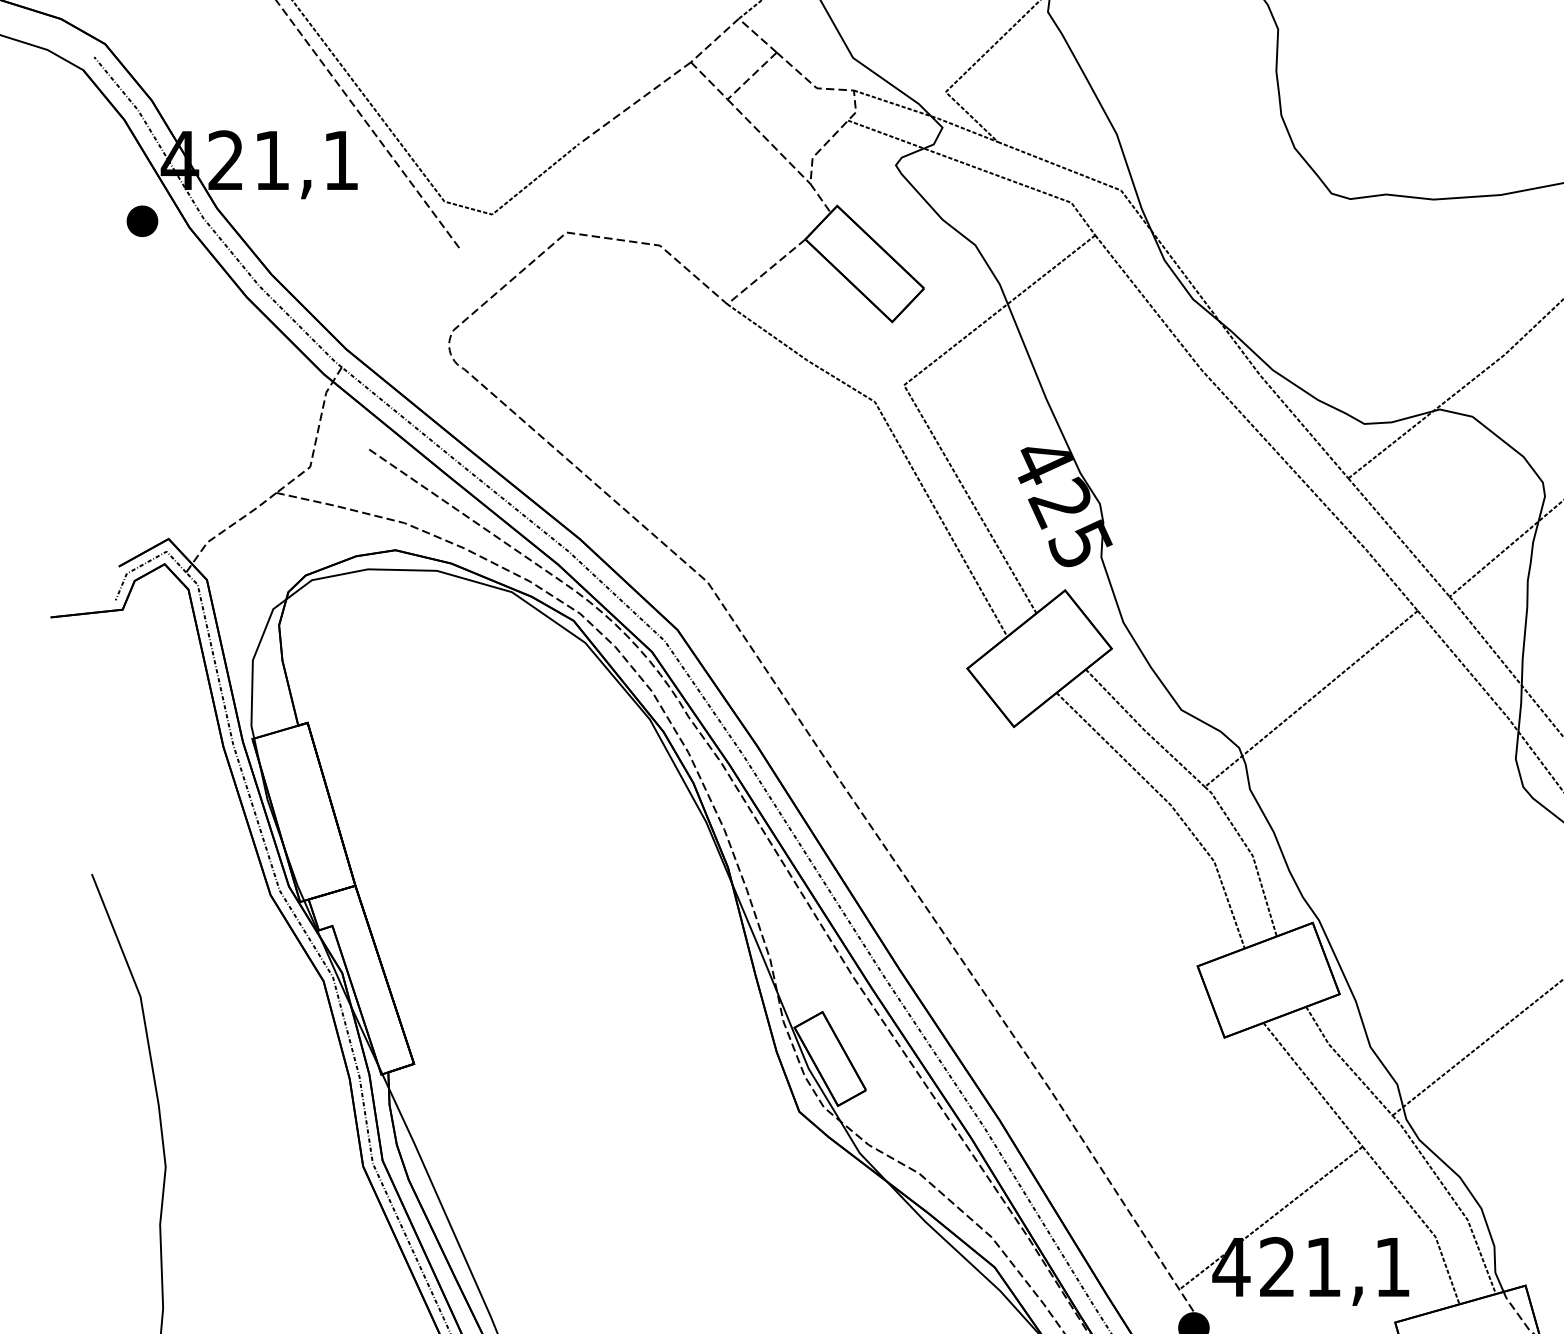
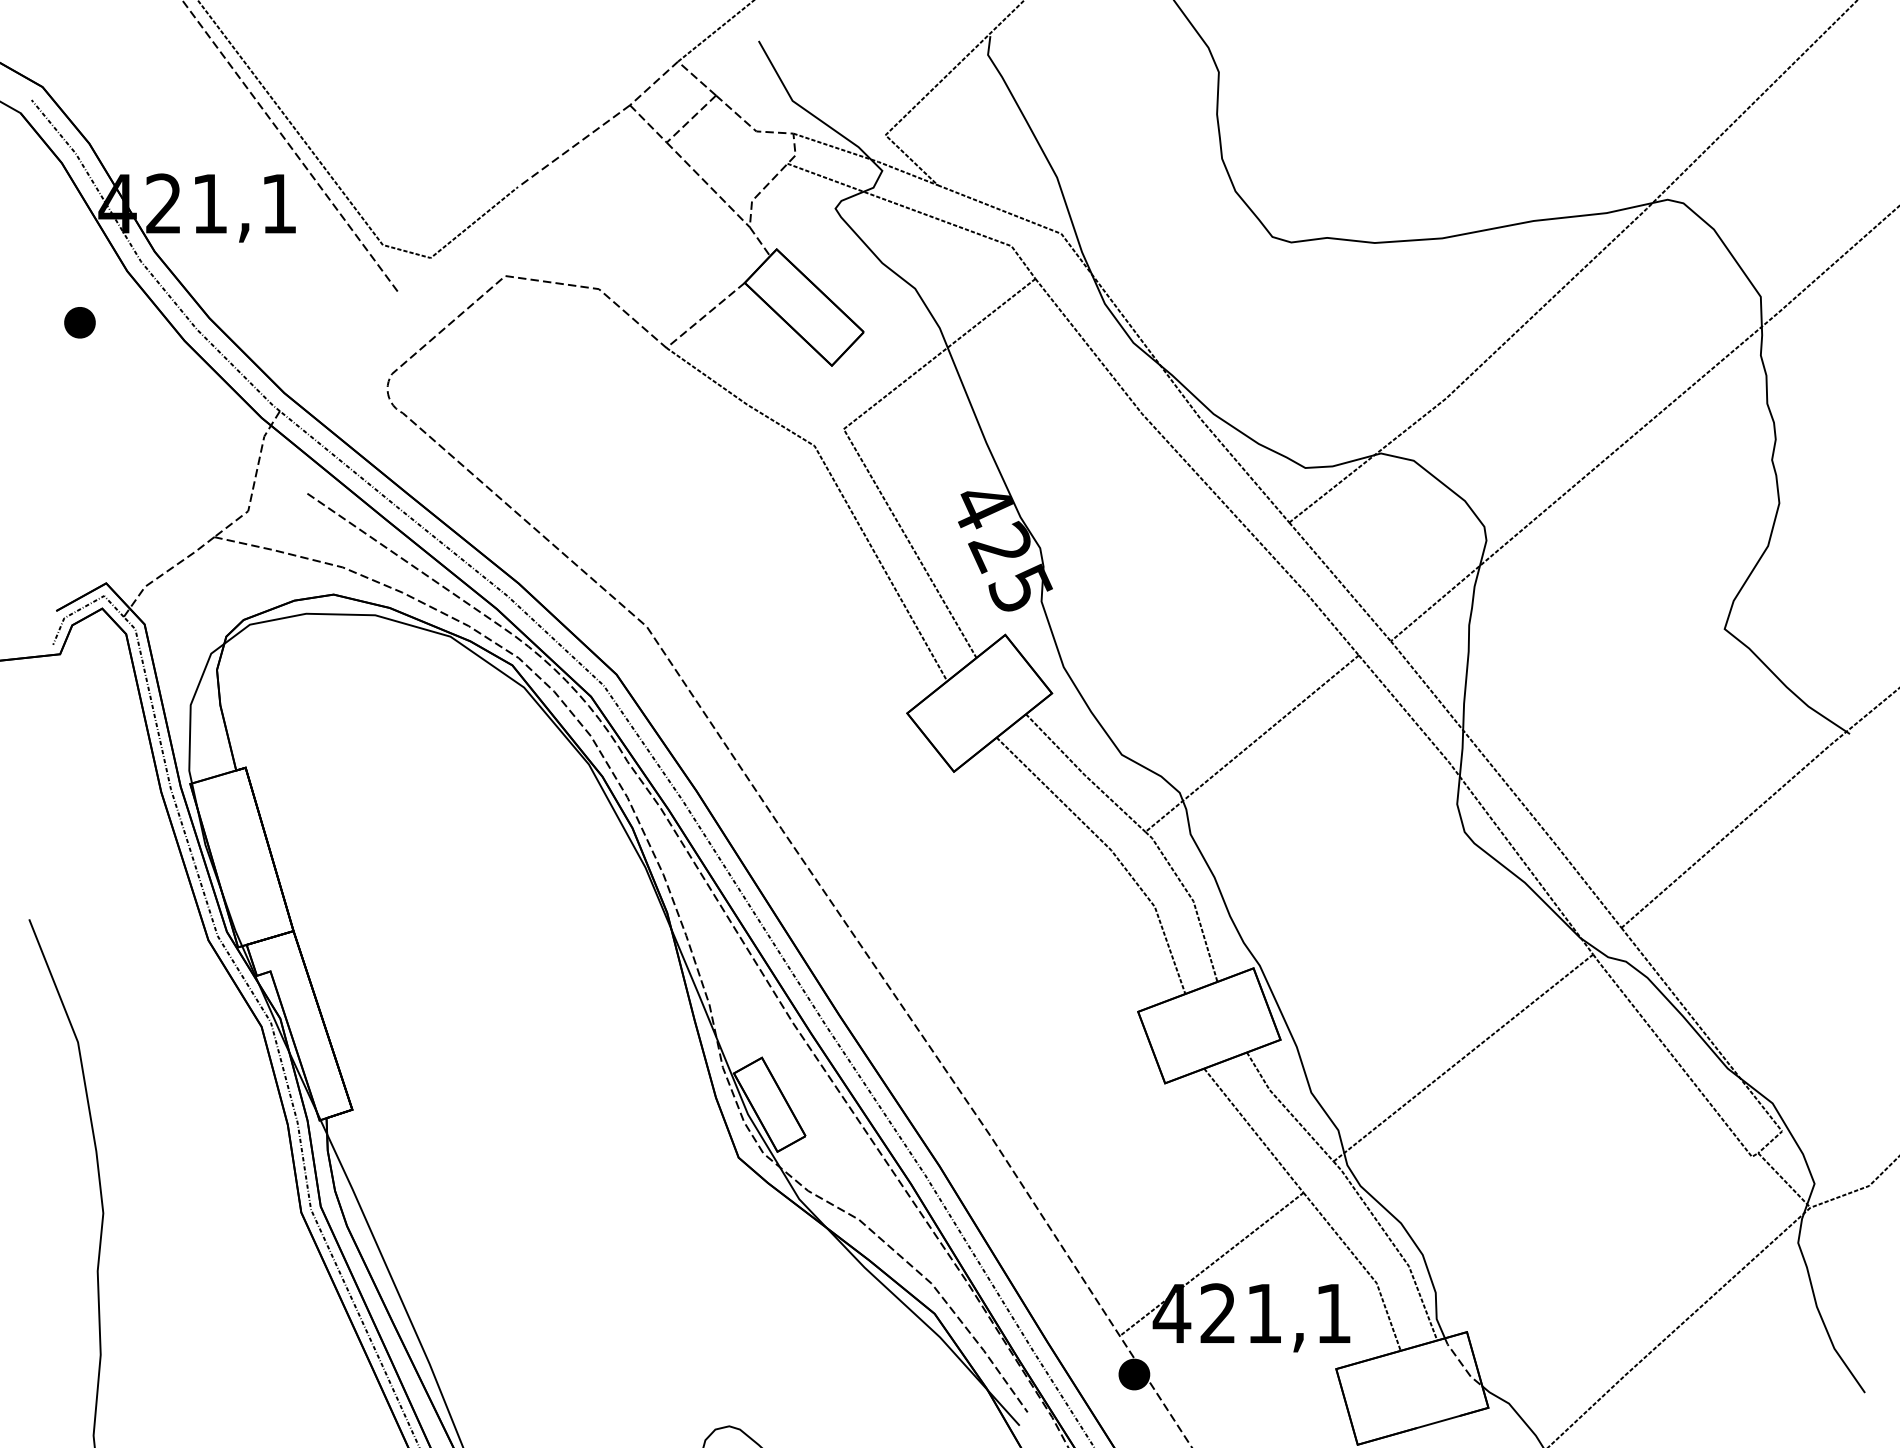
part: (141, 221) -> (79, 322), moved

